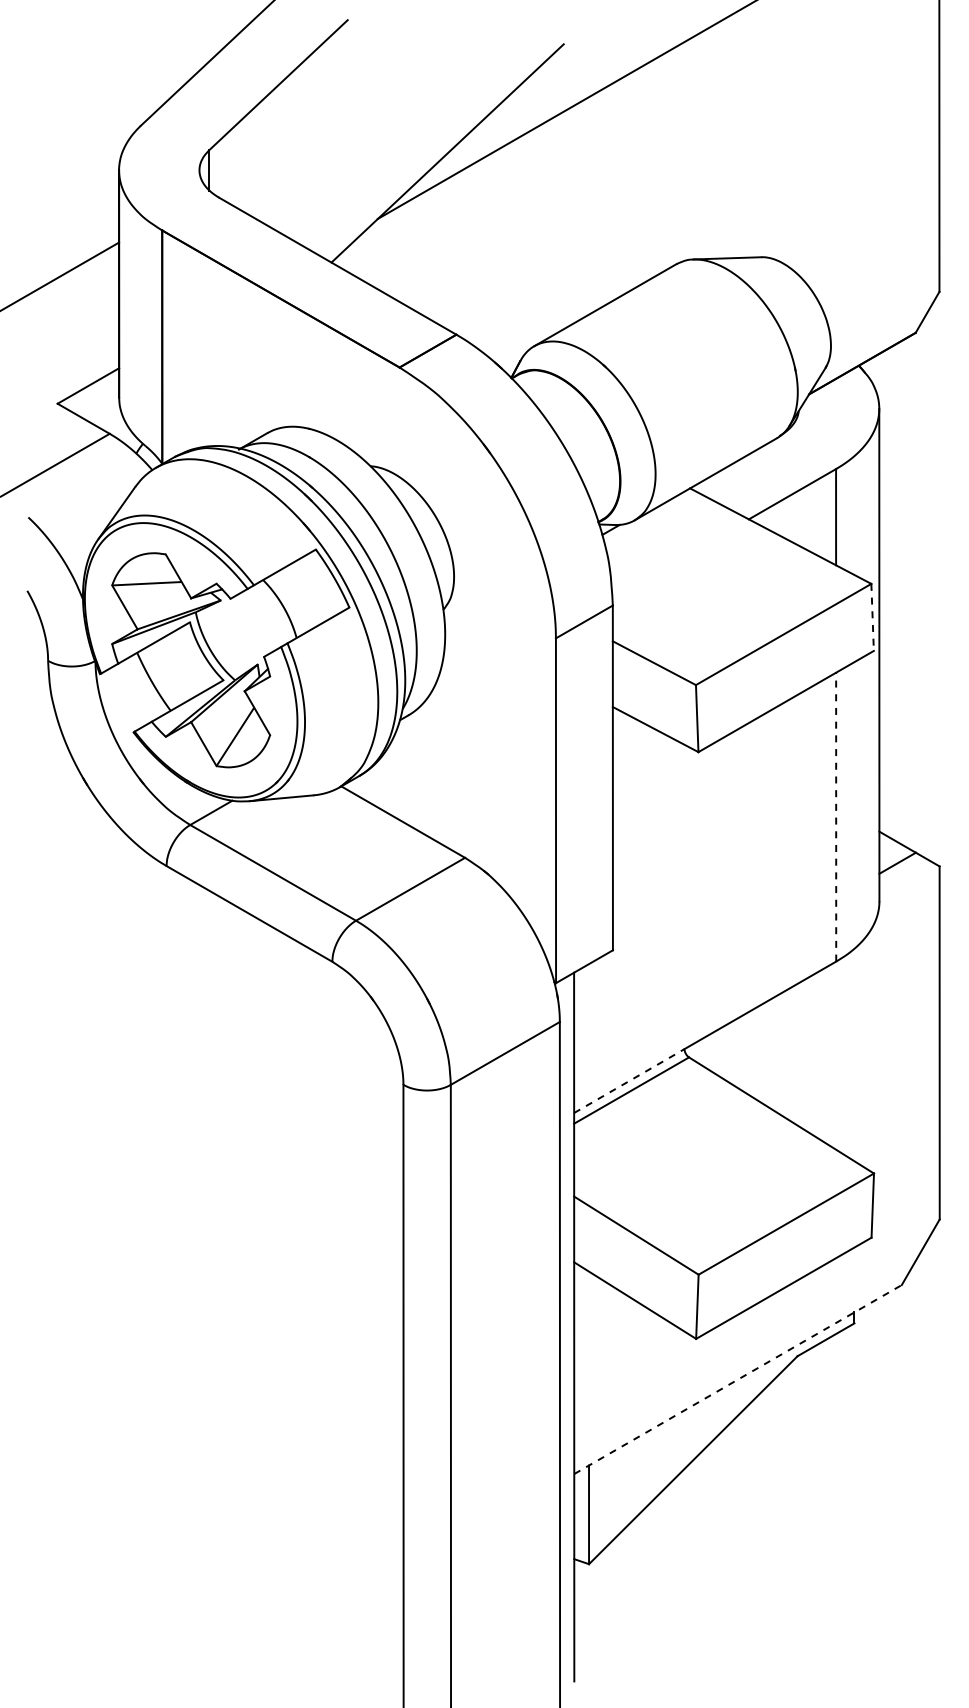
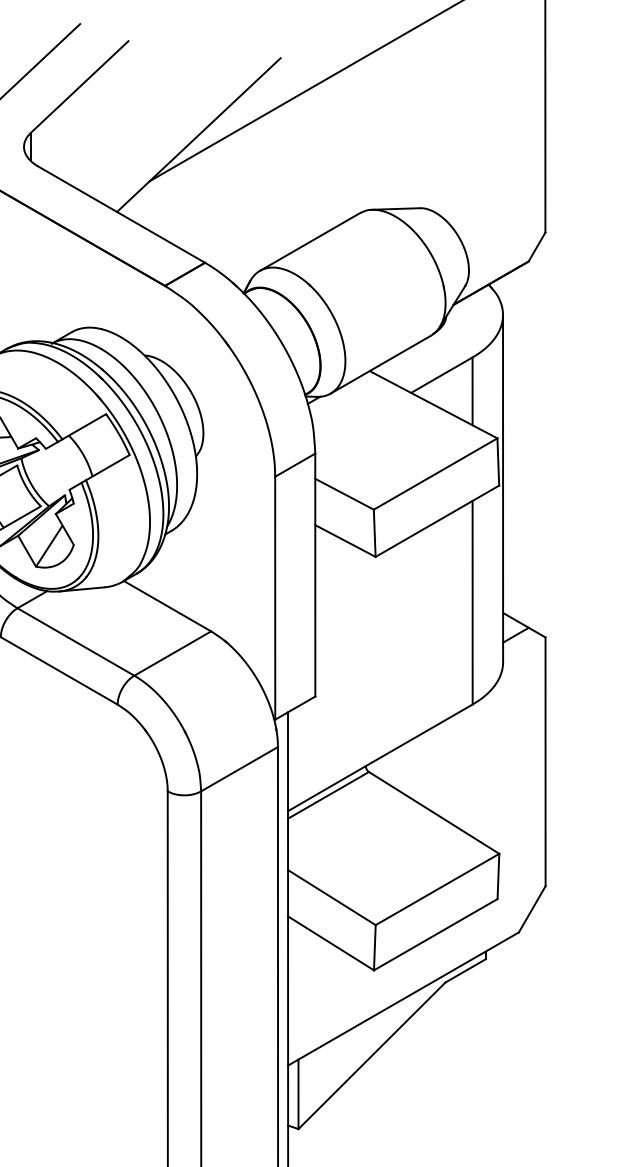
line: (872, 617) -> (498, 462), dashed -> solid
line: (836, 816) -> (472, 602), dashed -> solid
line: (629, 1081) -> (327, 788), dashed -> solid
line: (738, 1379) -> (403, 998), dashed -> solid

